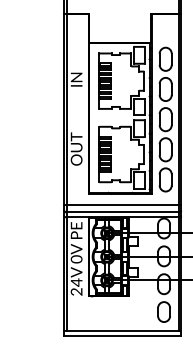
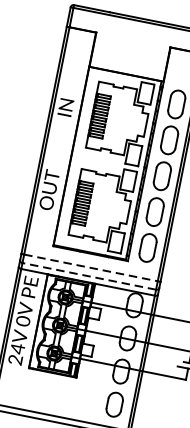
line: (123, 205) -> (91, 268), solid -> dashed
line: (122, 212) -> (88, 276), solid -> dashed

